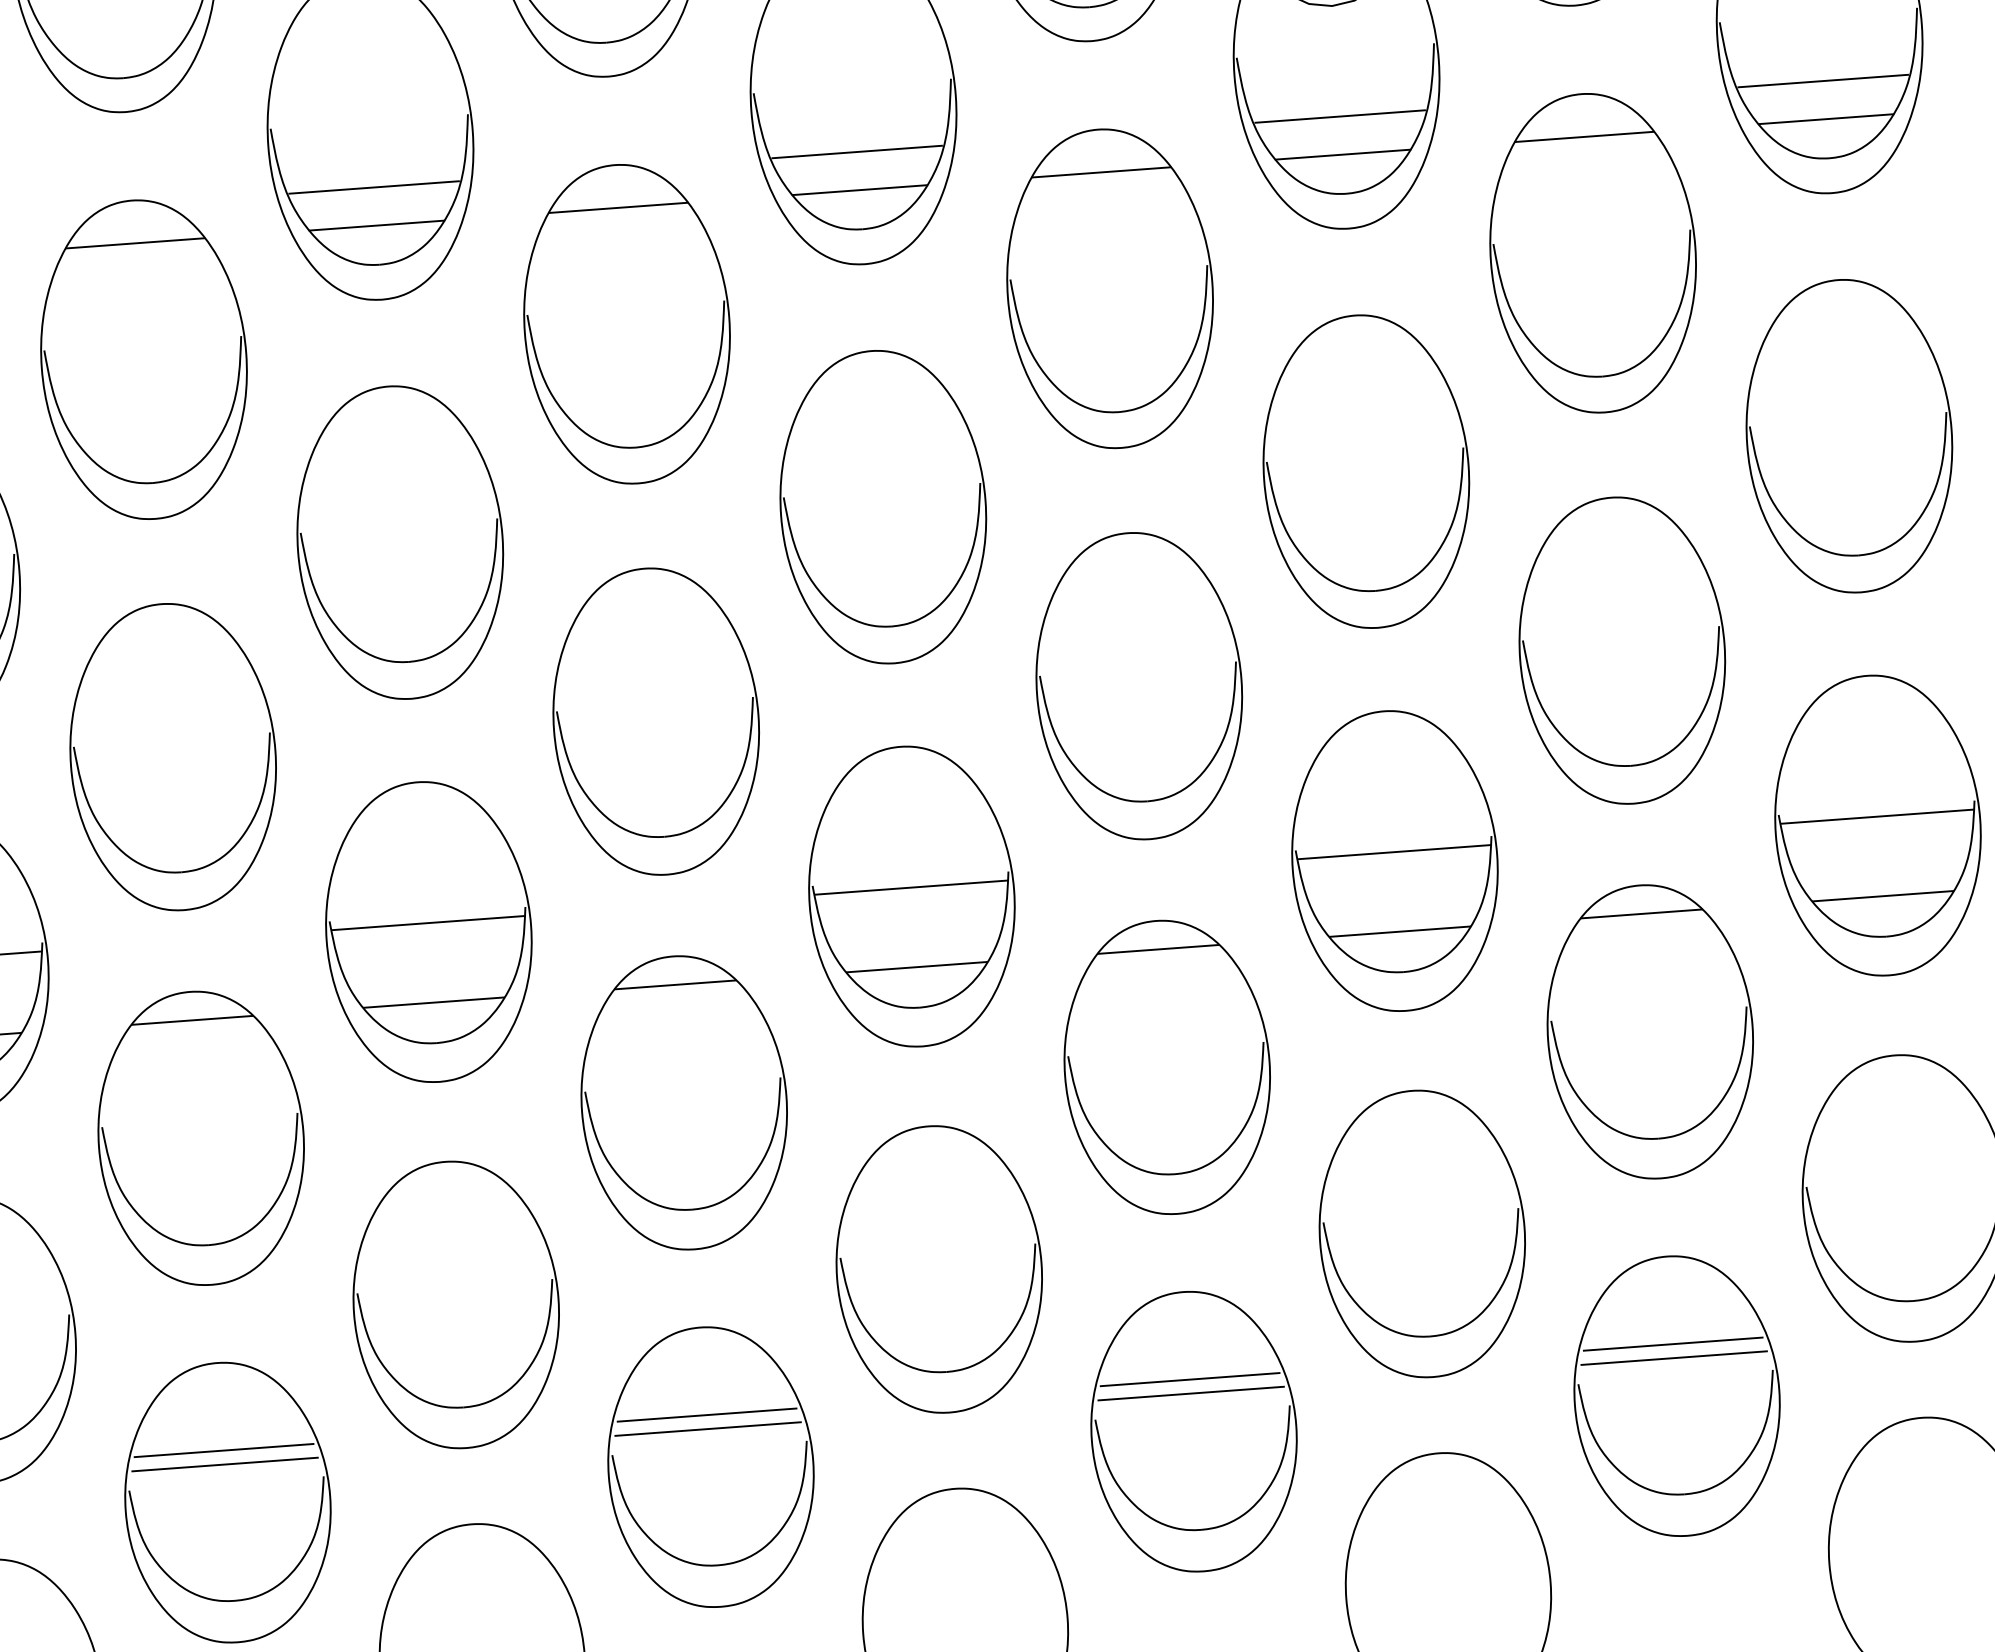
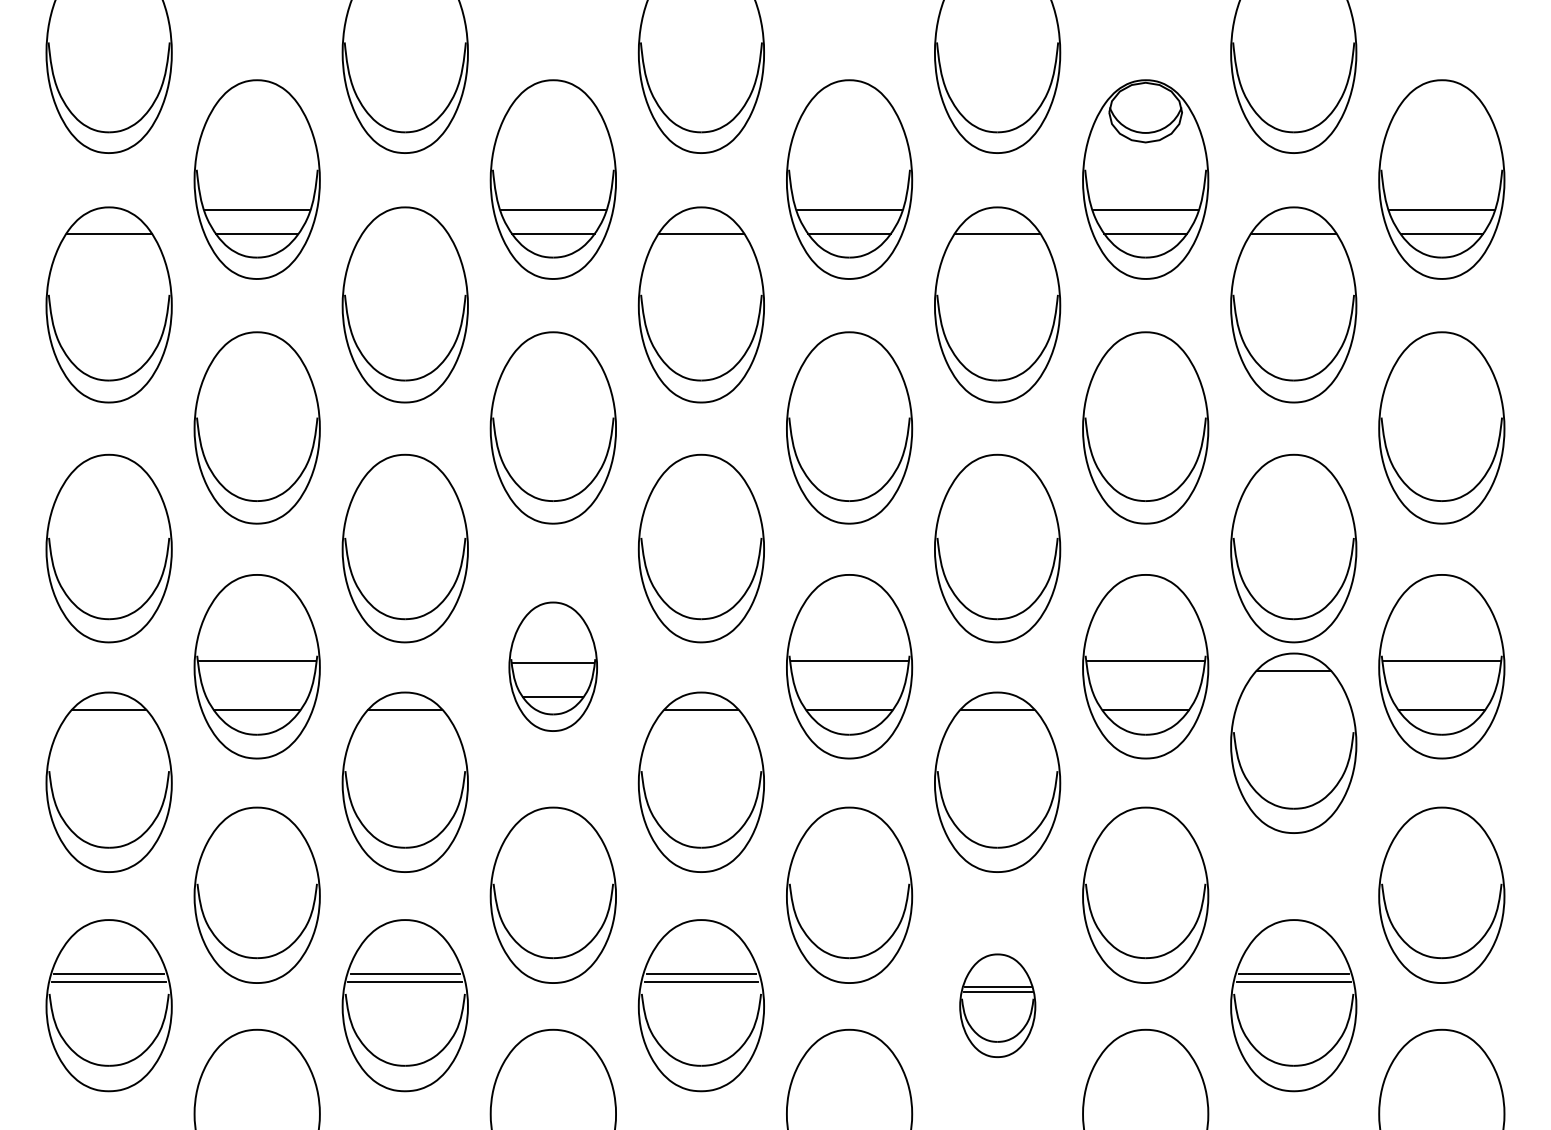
line: (134, 243) -> (404, 233), removed
part: (427, 931) -> (552, 666), size x0.7
part: (1649, 1030) -> (1293, 742), moved
part: (1193, 1431) -> (997, 1005), size x0.6

